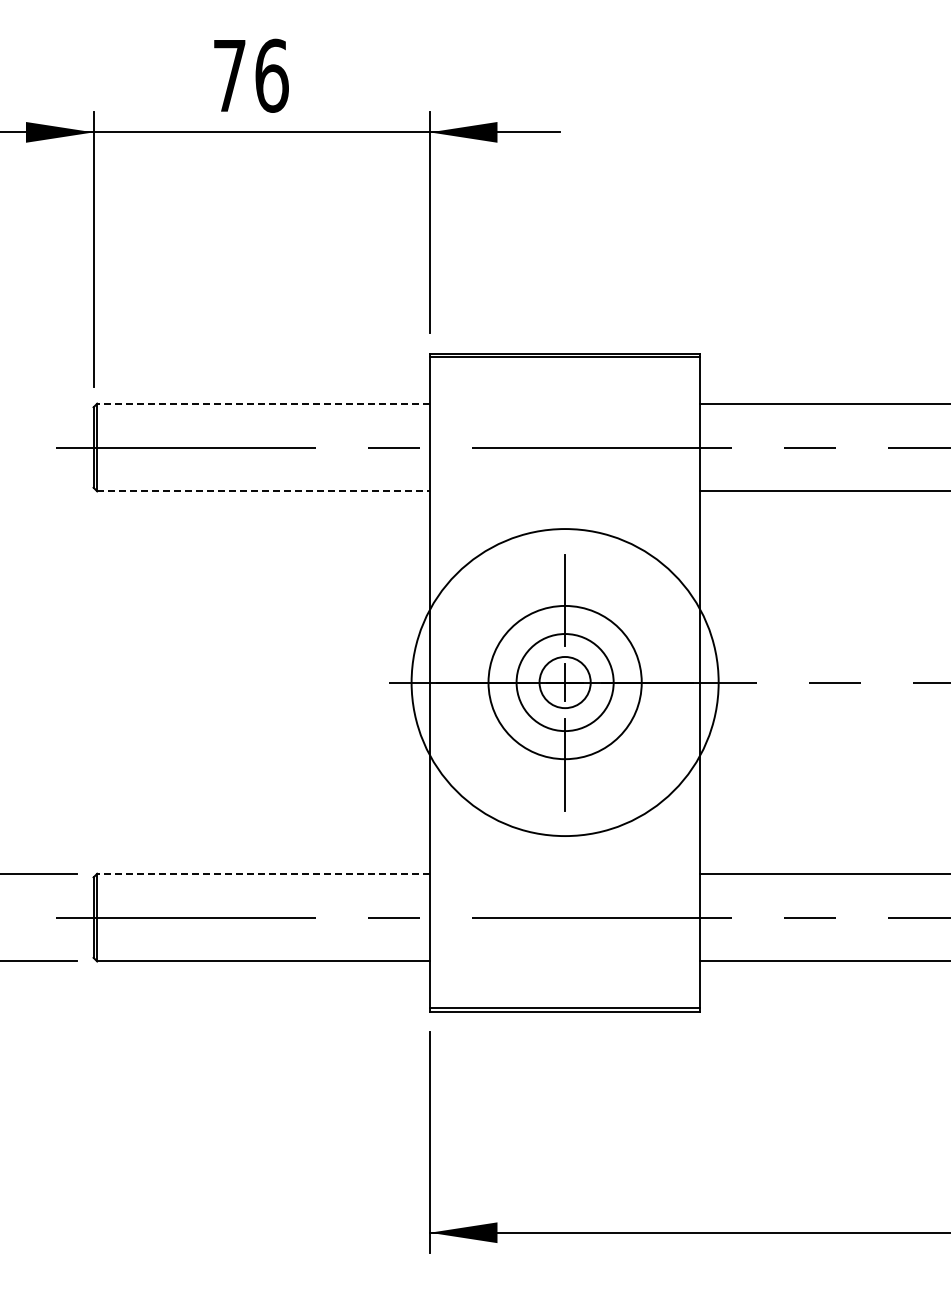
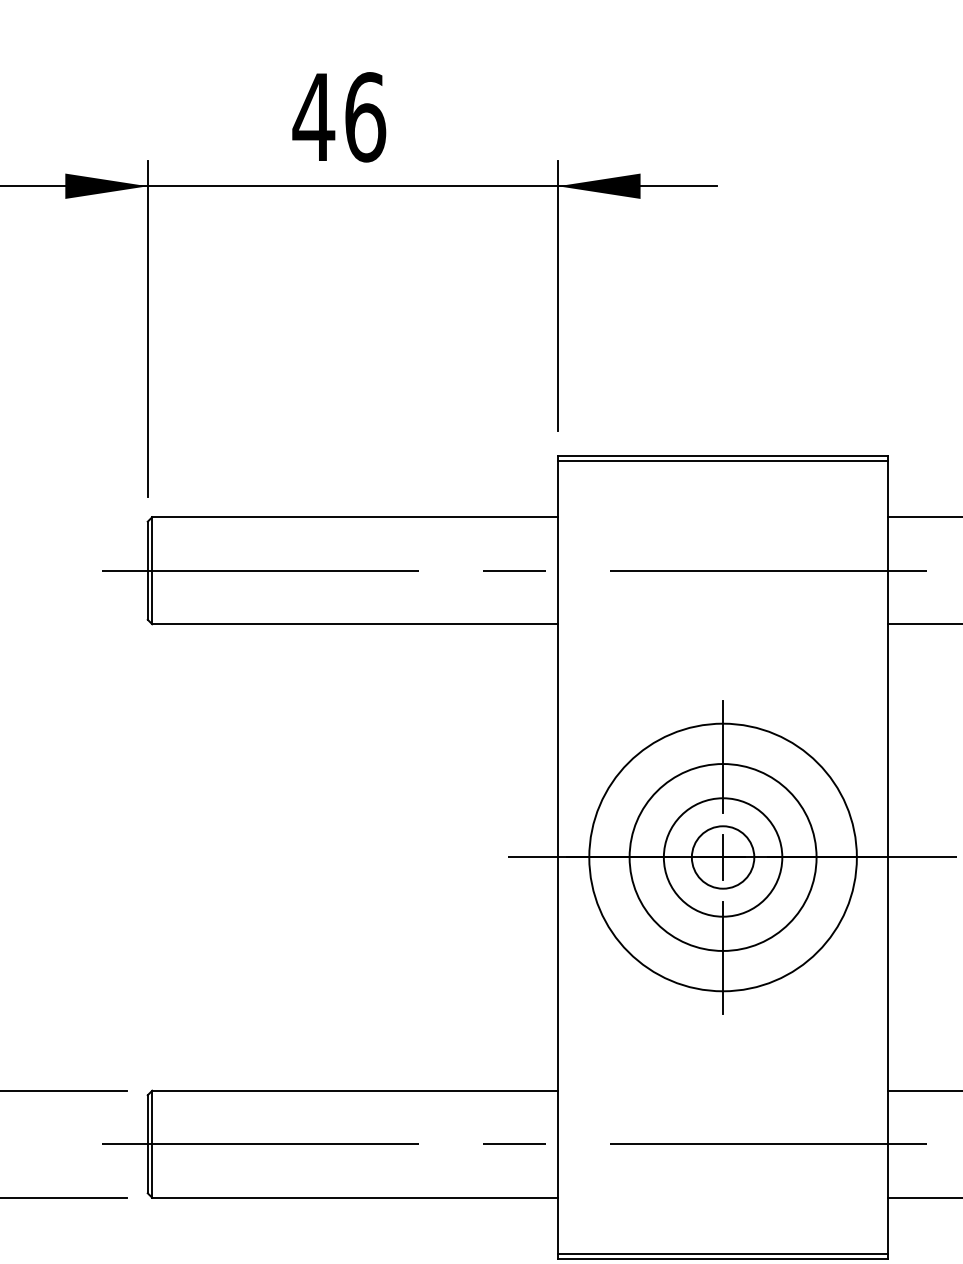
text: (229, 75) -> (313, 116), 76 -> 46
line: (263, 403) -> (355, 517), dashed -> solid
line: (264, 491) -> (356, 624), dashed -> solid
circle: (564, 682) -> (722, 857), size x0.71
line: (263, 873) -> (355, 1090), dashed -> solid

